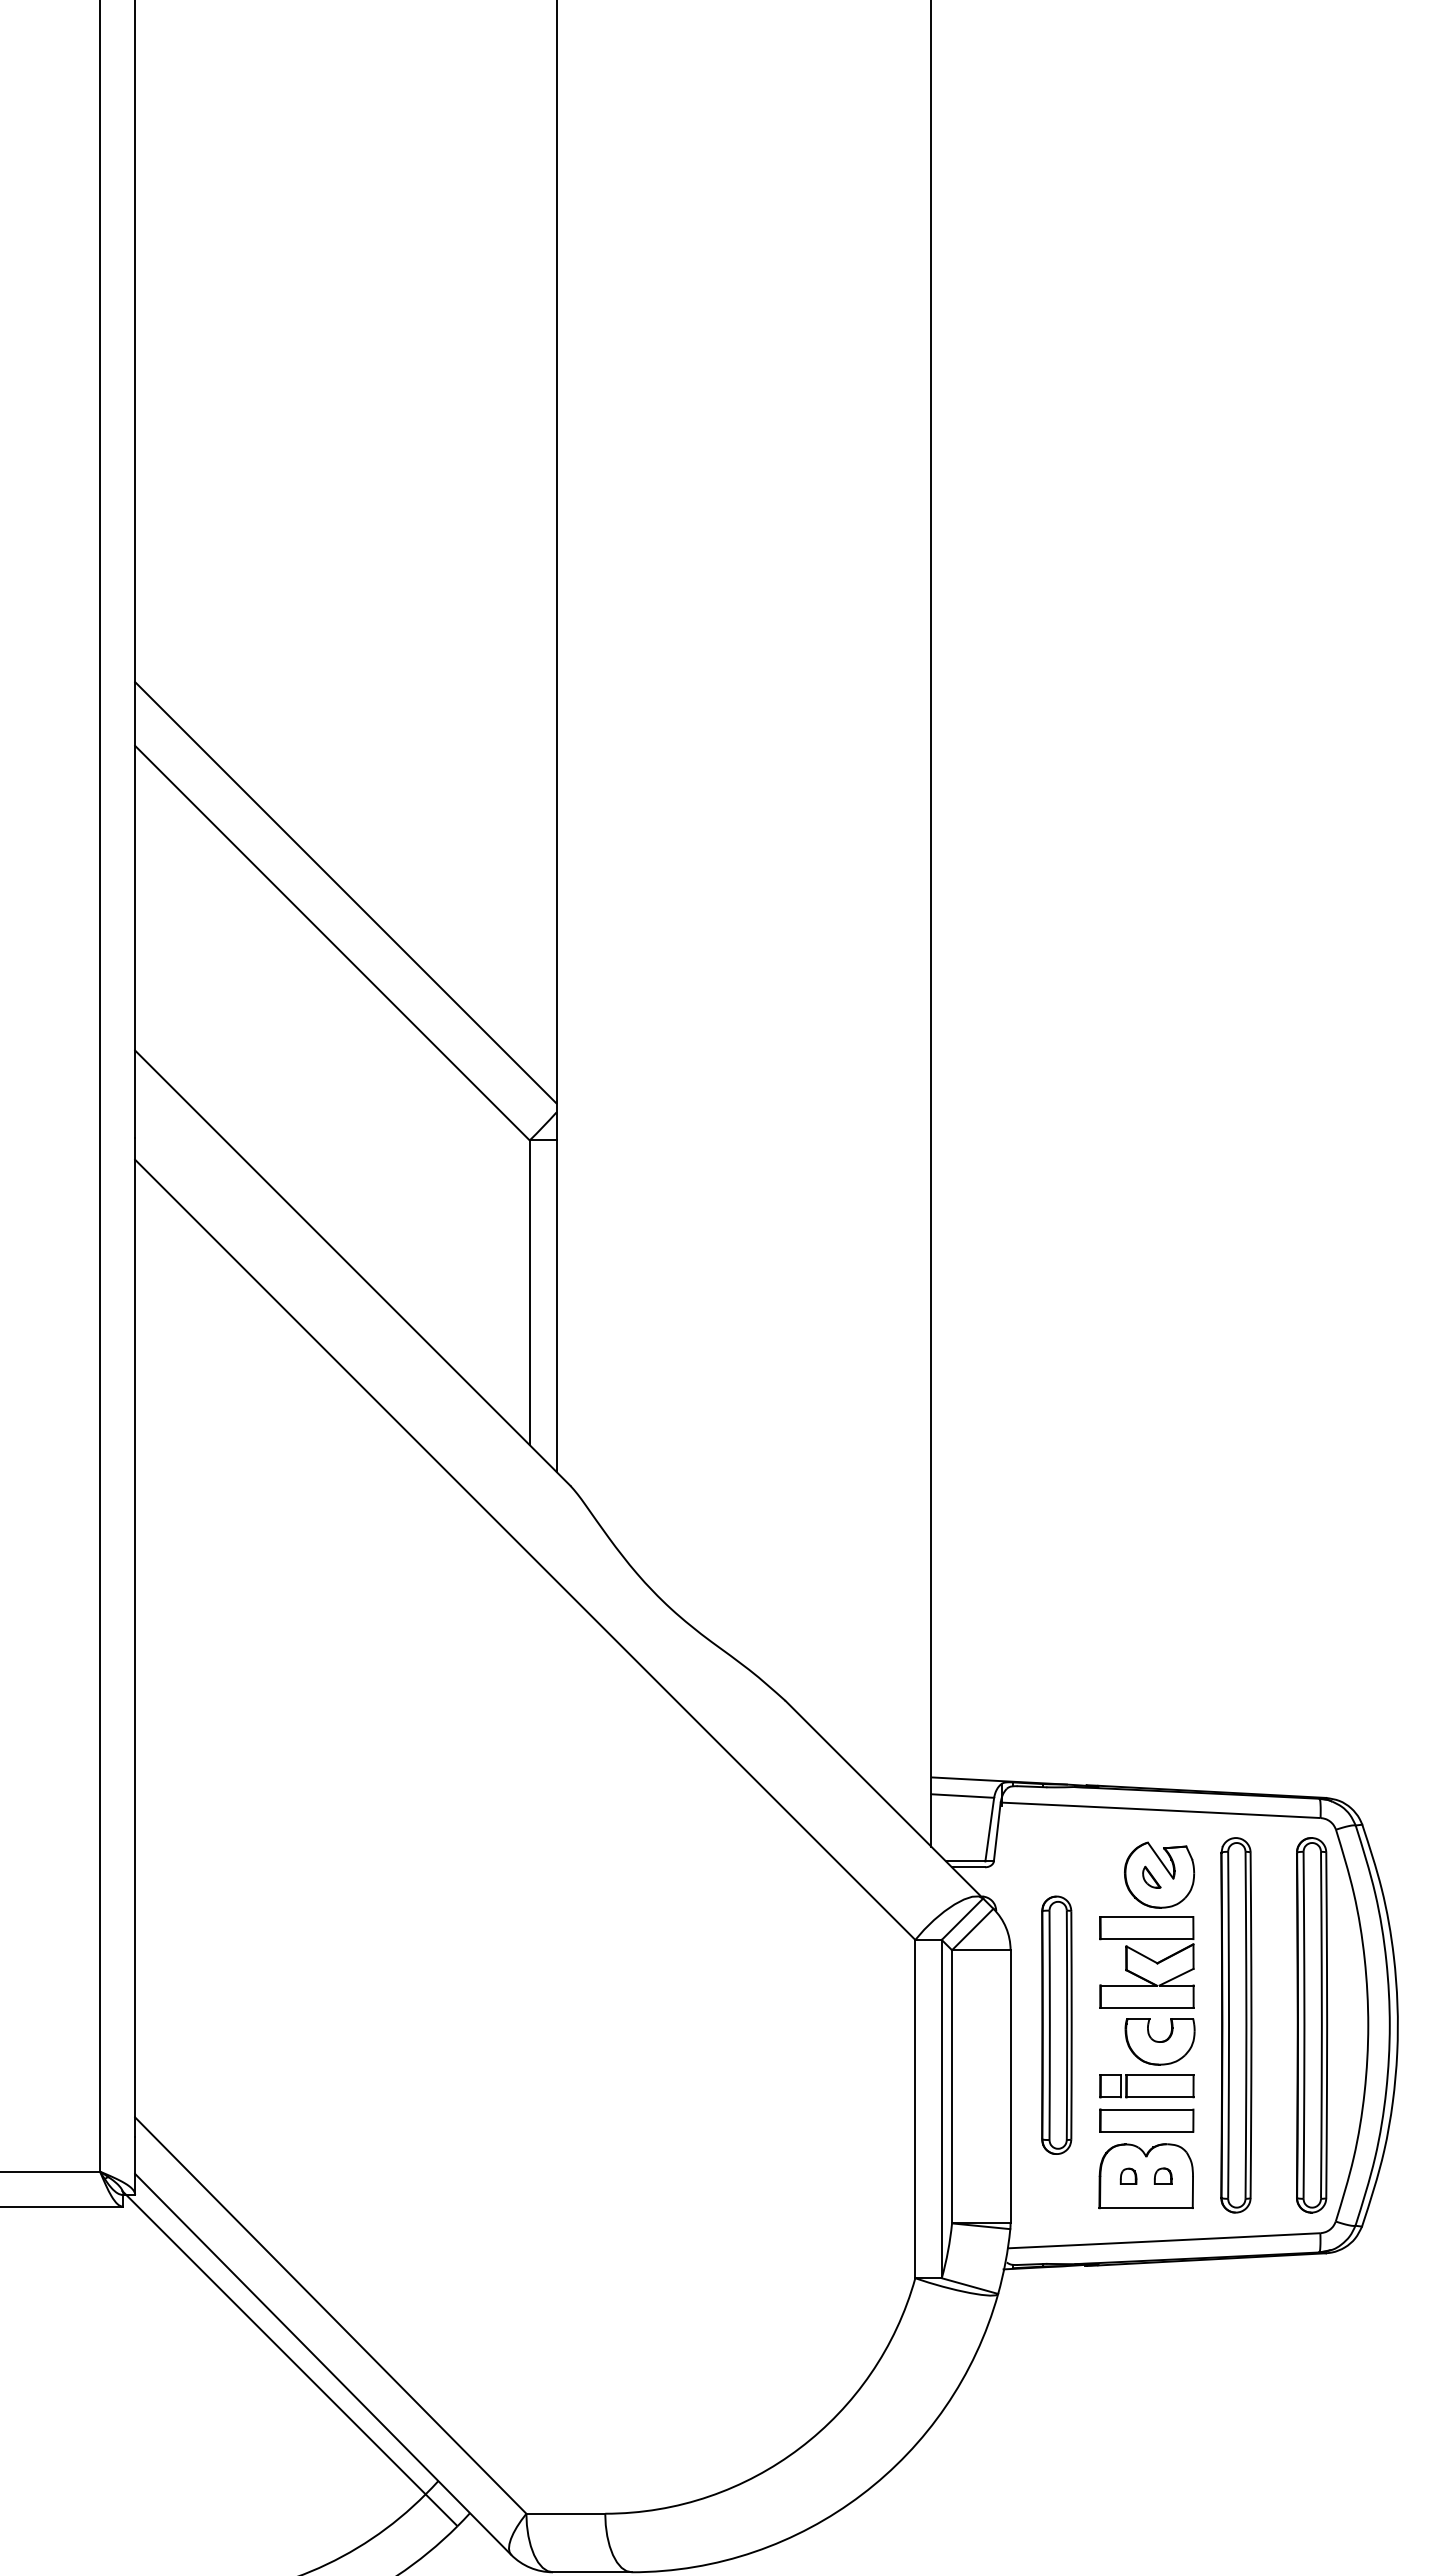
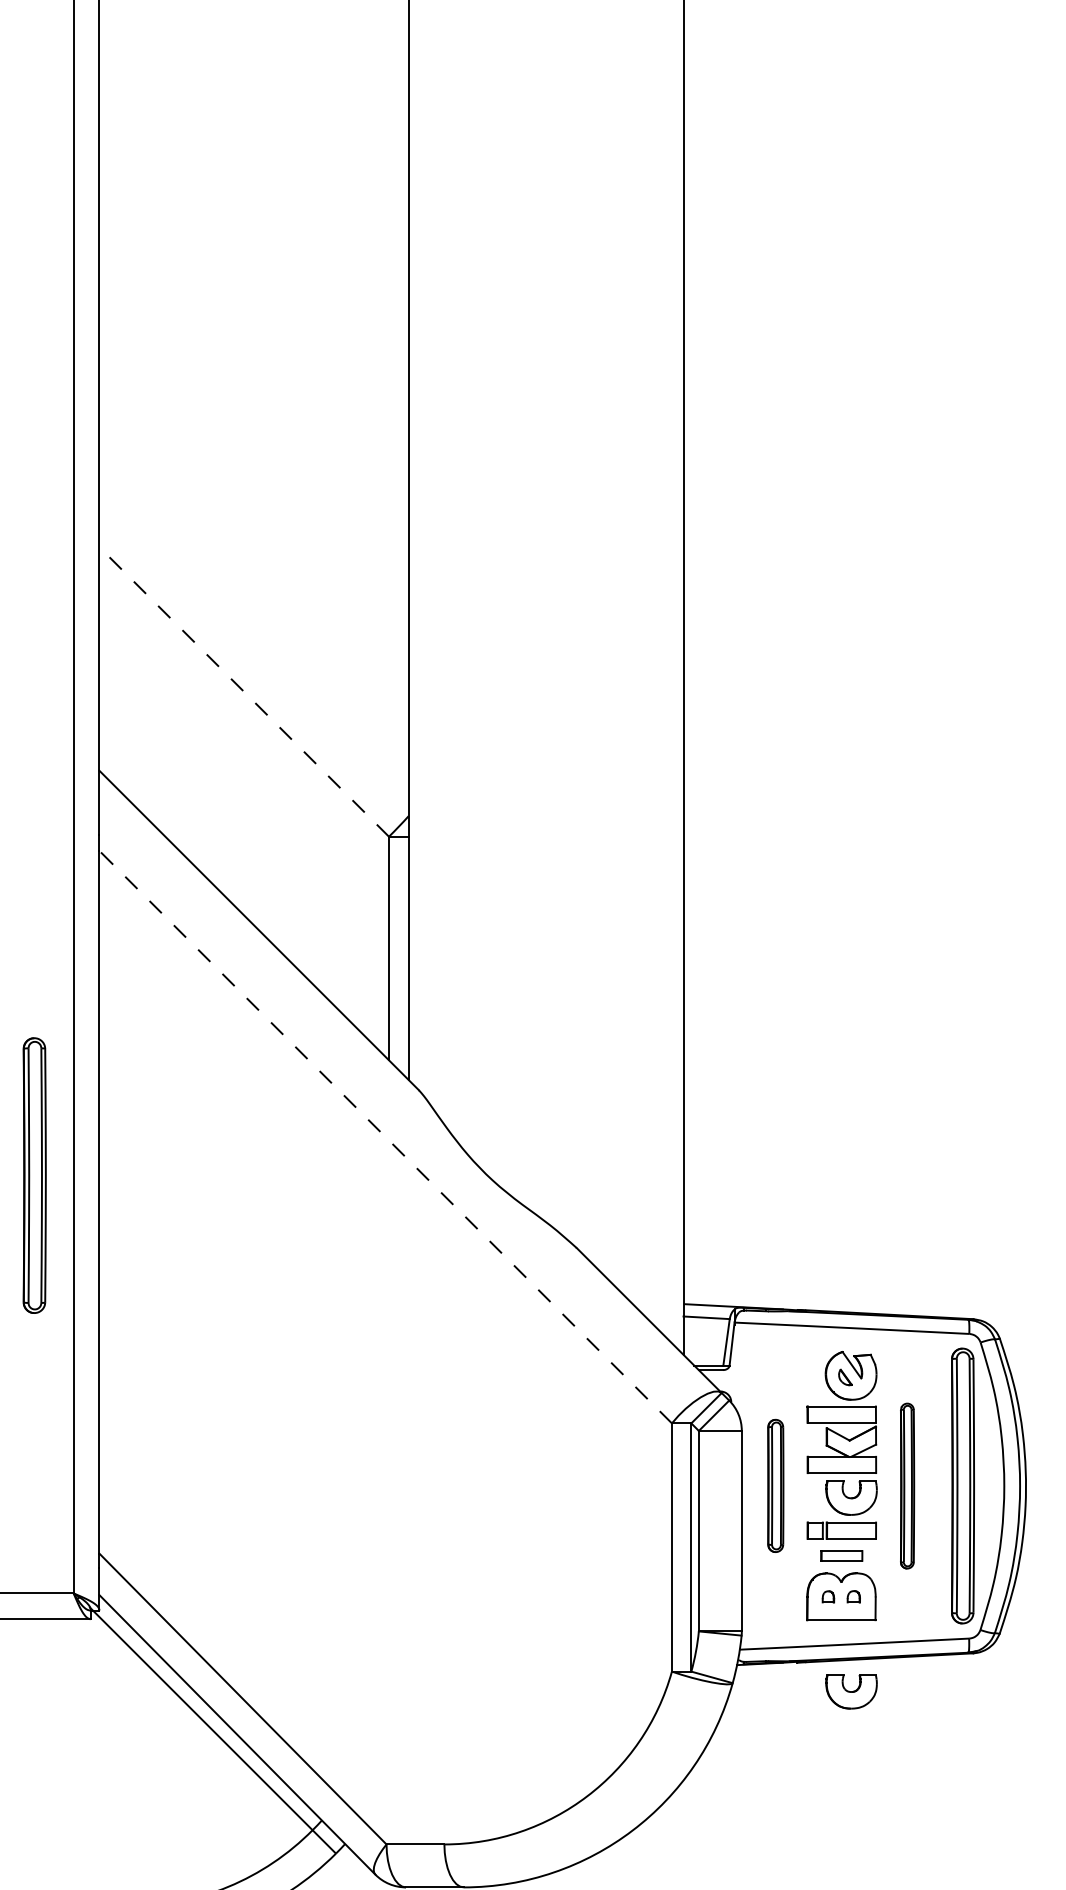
line: (345, 892) -> (253, 654), removed
line: (332, 942) -> (244, 691), solid -> dashed
line: (525, 1549) -> (385, 1136), solid -> dashed
part: (46, 1602) -> (34, 1175), added
part: (1056, 2024) -> (775, 1485), size x0.7
part: (1236, 2025) -> (907, 1486), size x0.6
part: (1146, 2120) -> (841, 1555), size x0.6
part: (1159, 2305) -> (851, 1691), added

